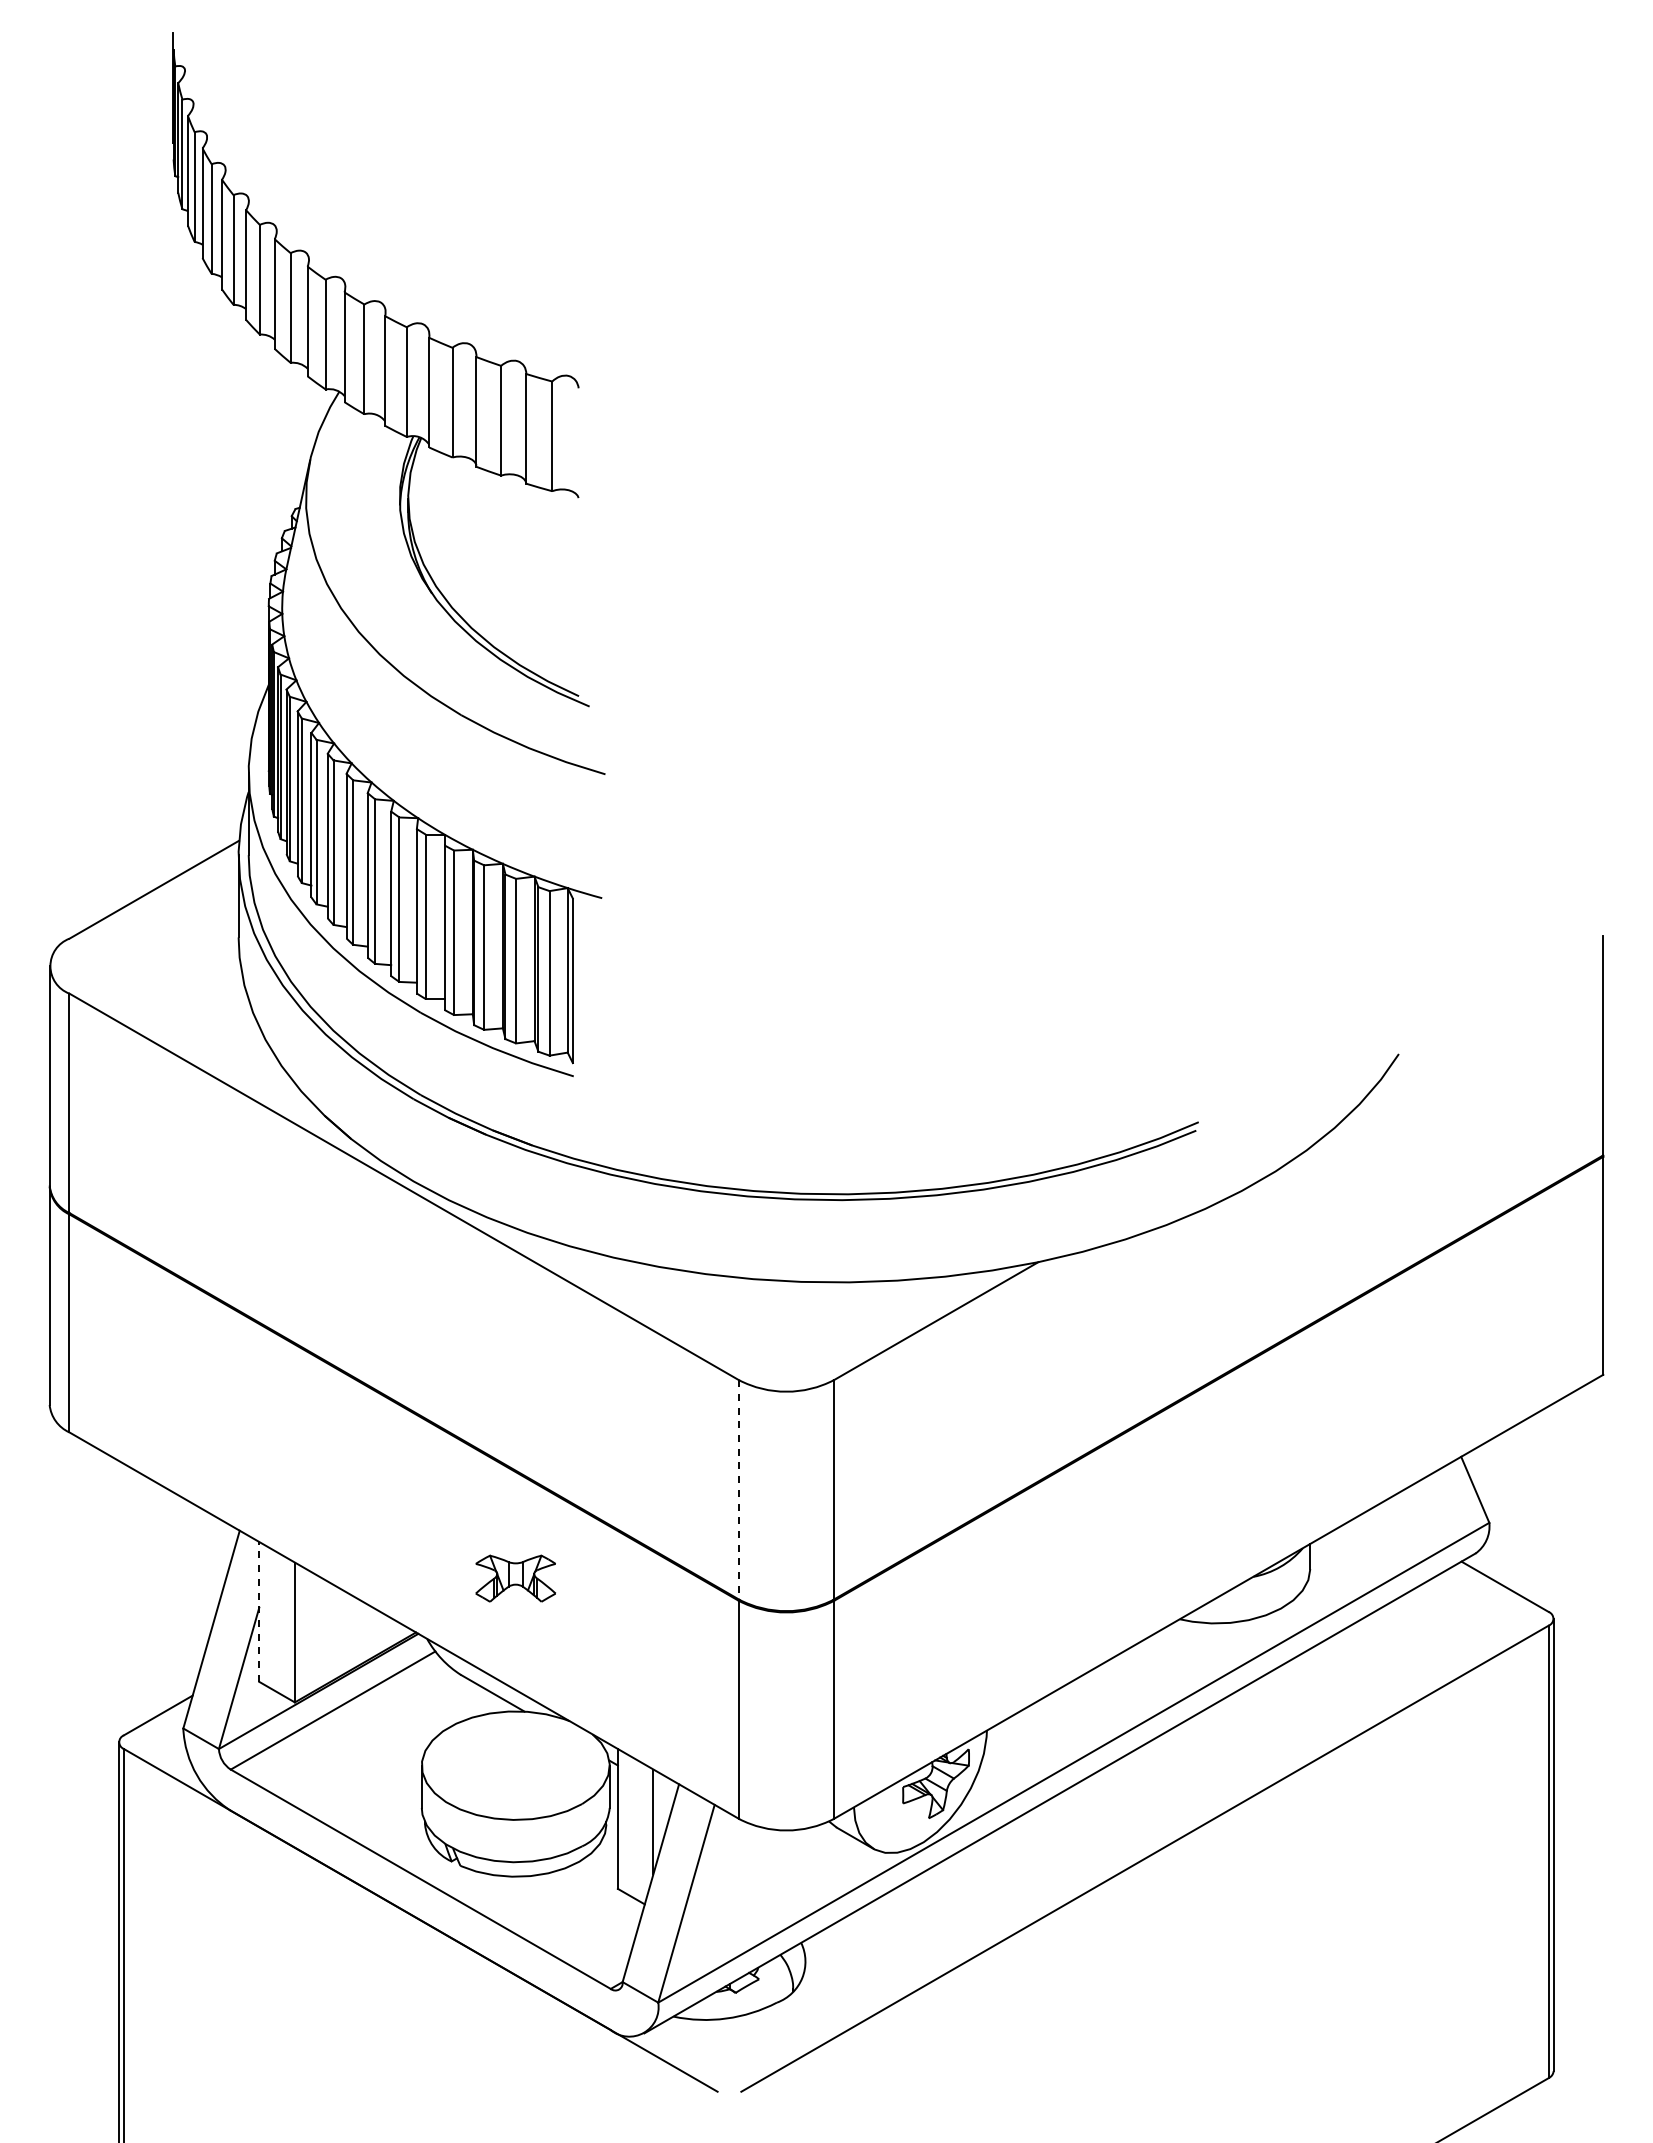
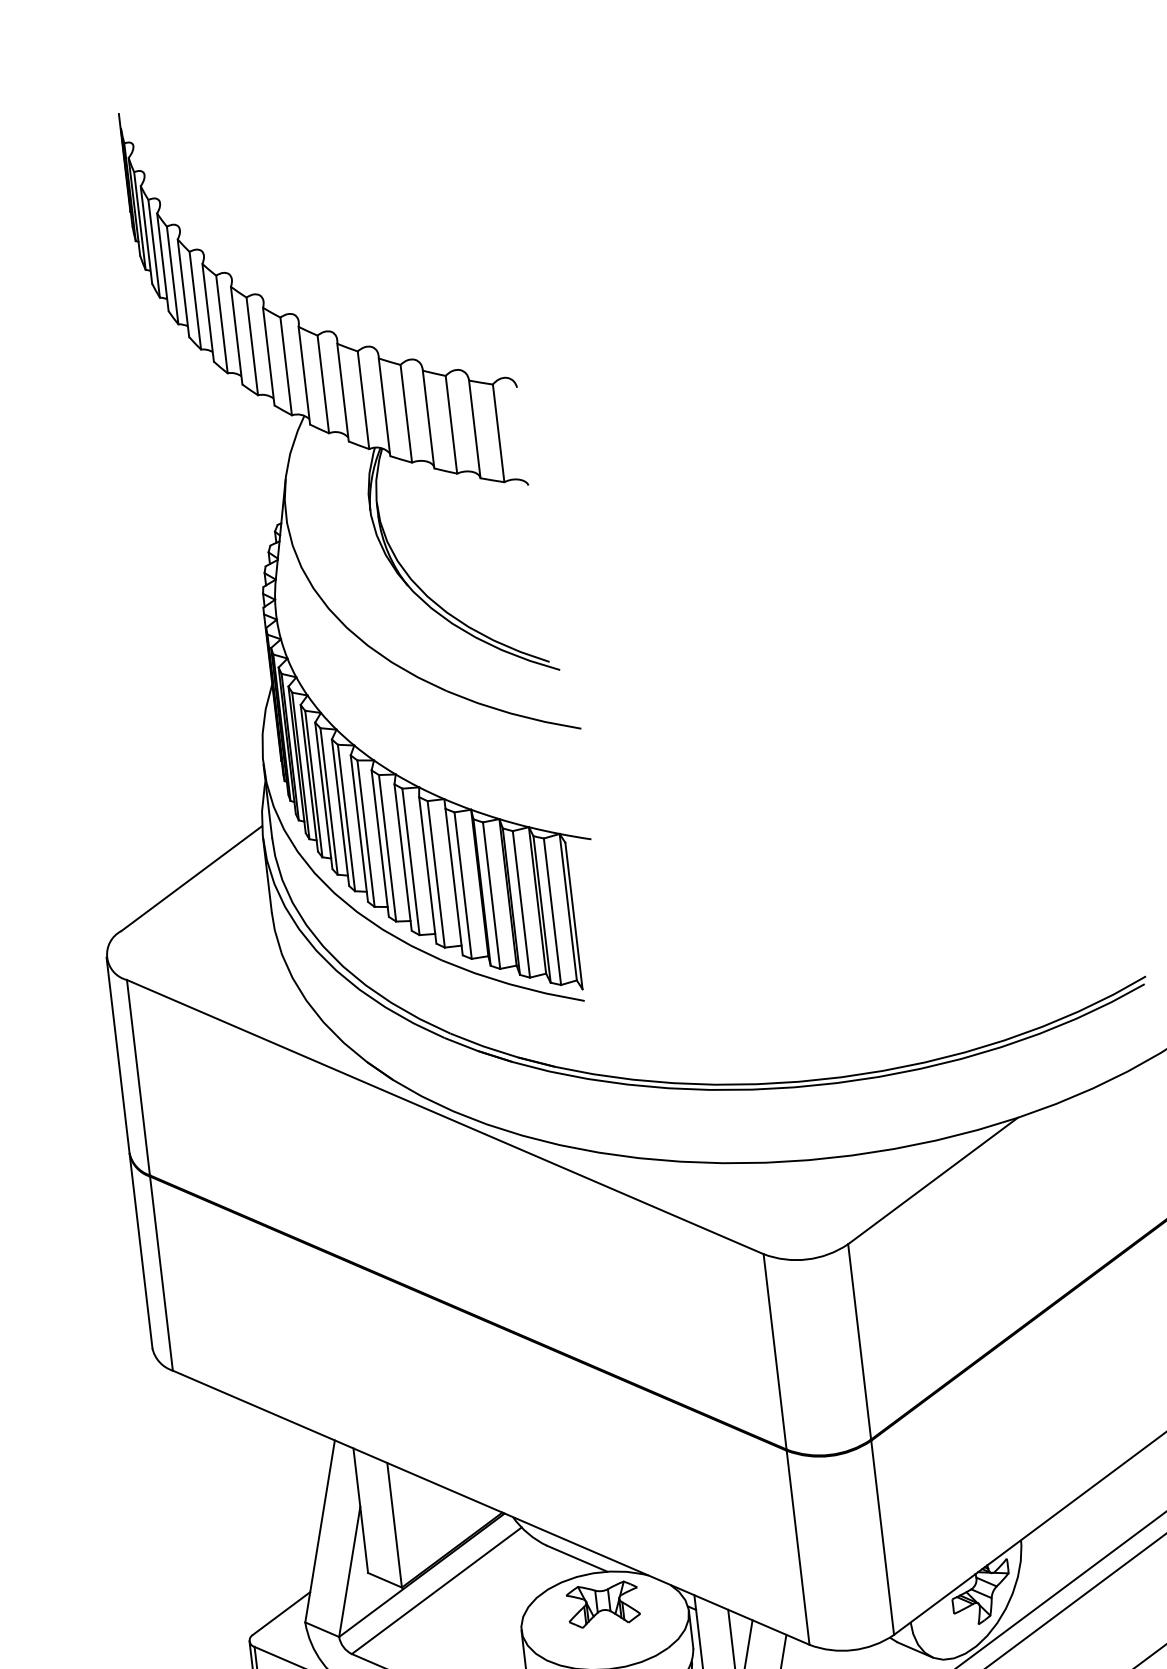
line: (738, 1489) -> (774, 1351), dashed -> solid
part: (515, 1578) -> (603, 1604), moved
line: (259, 1611) -> (360, 1510), dashed -> solid

